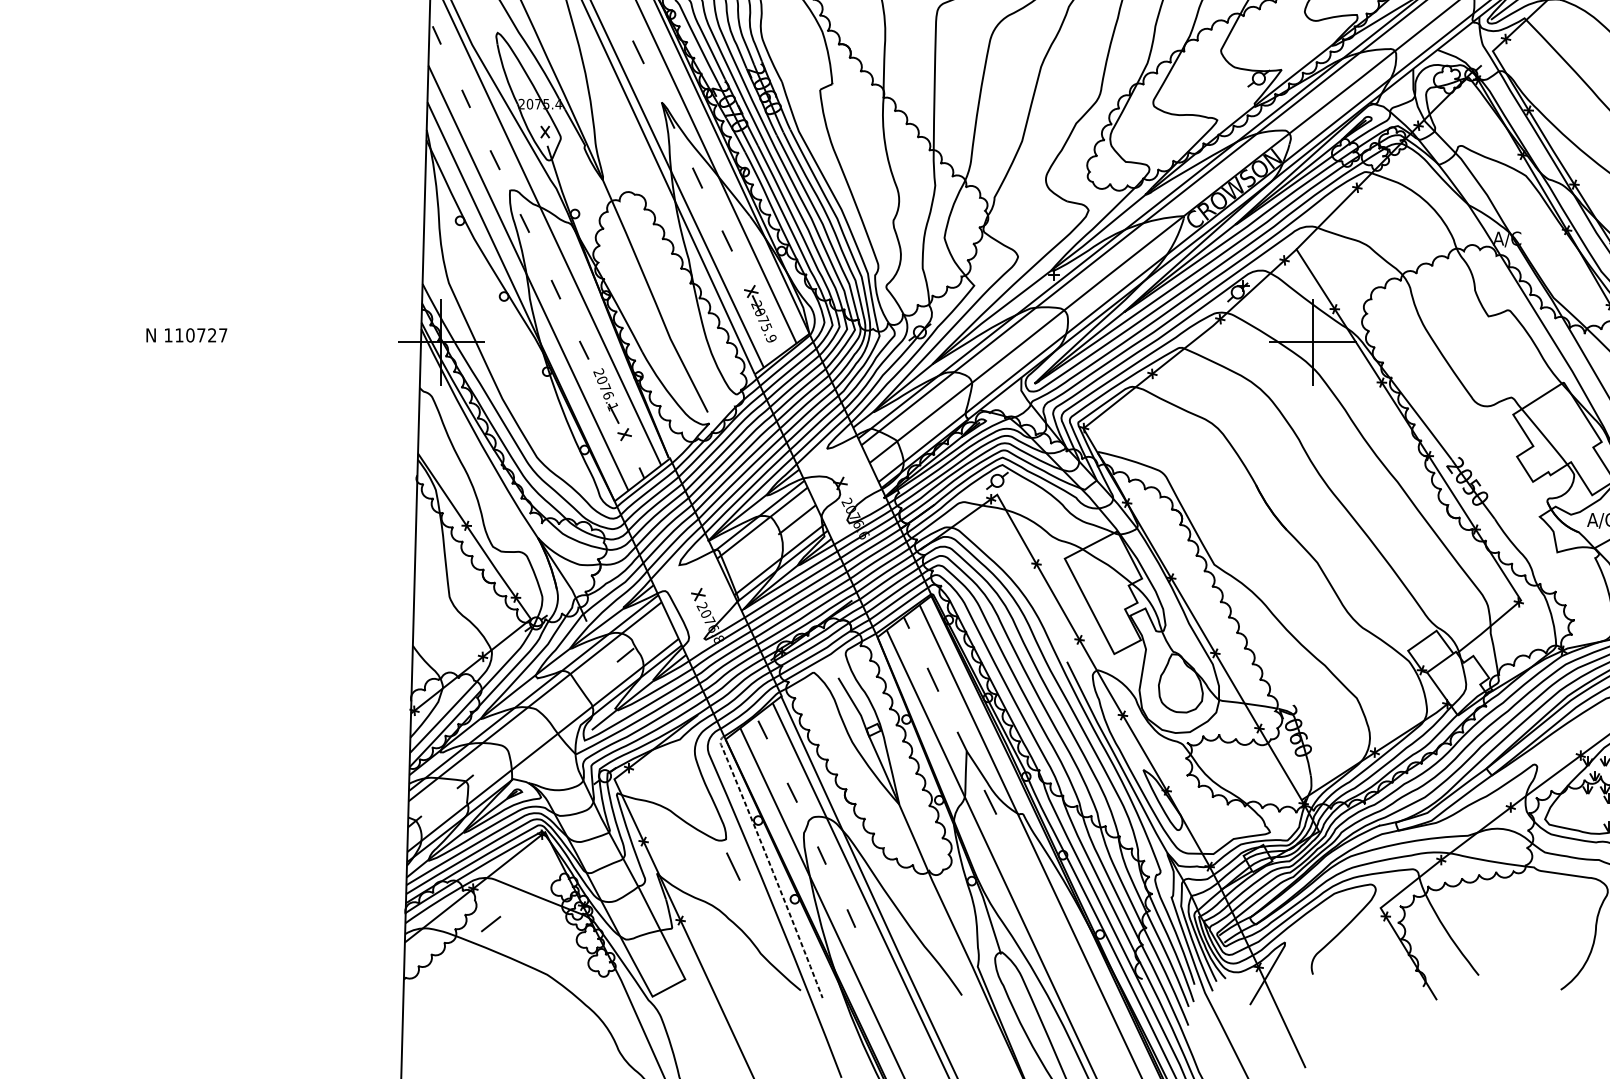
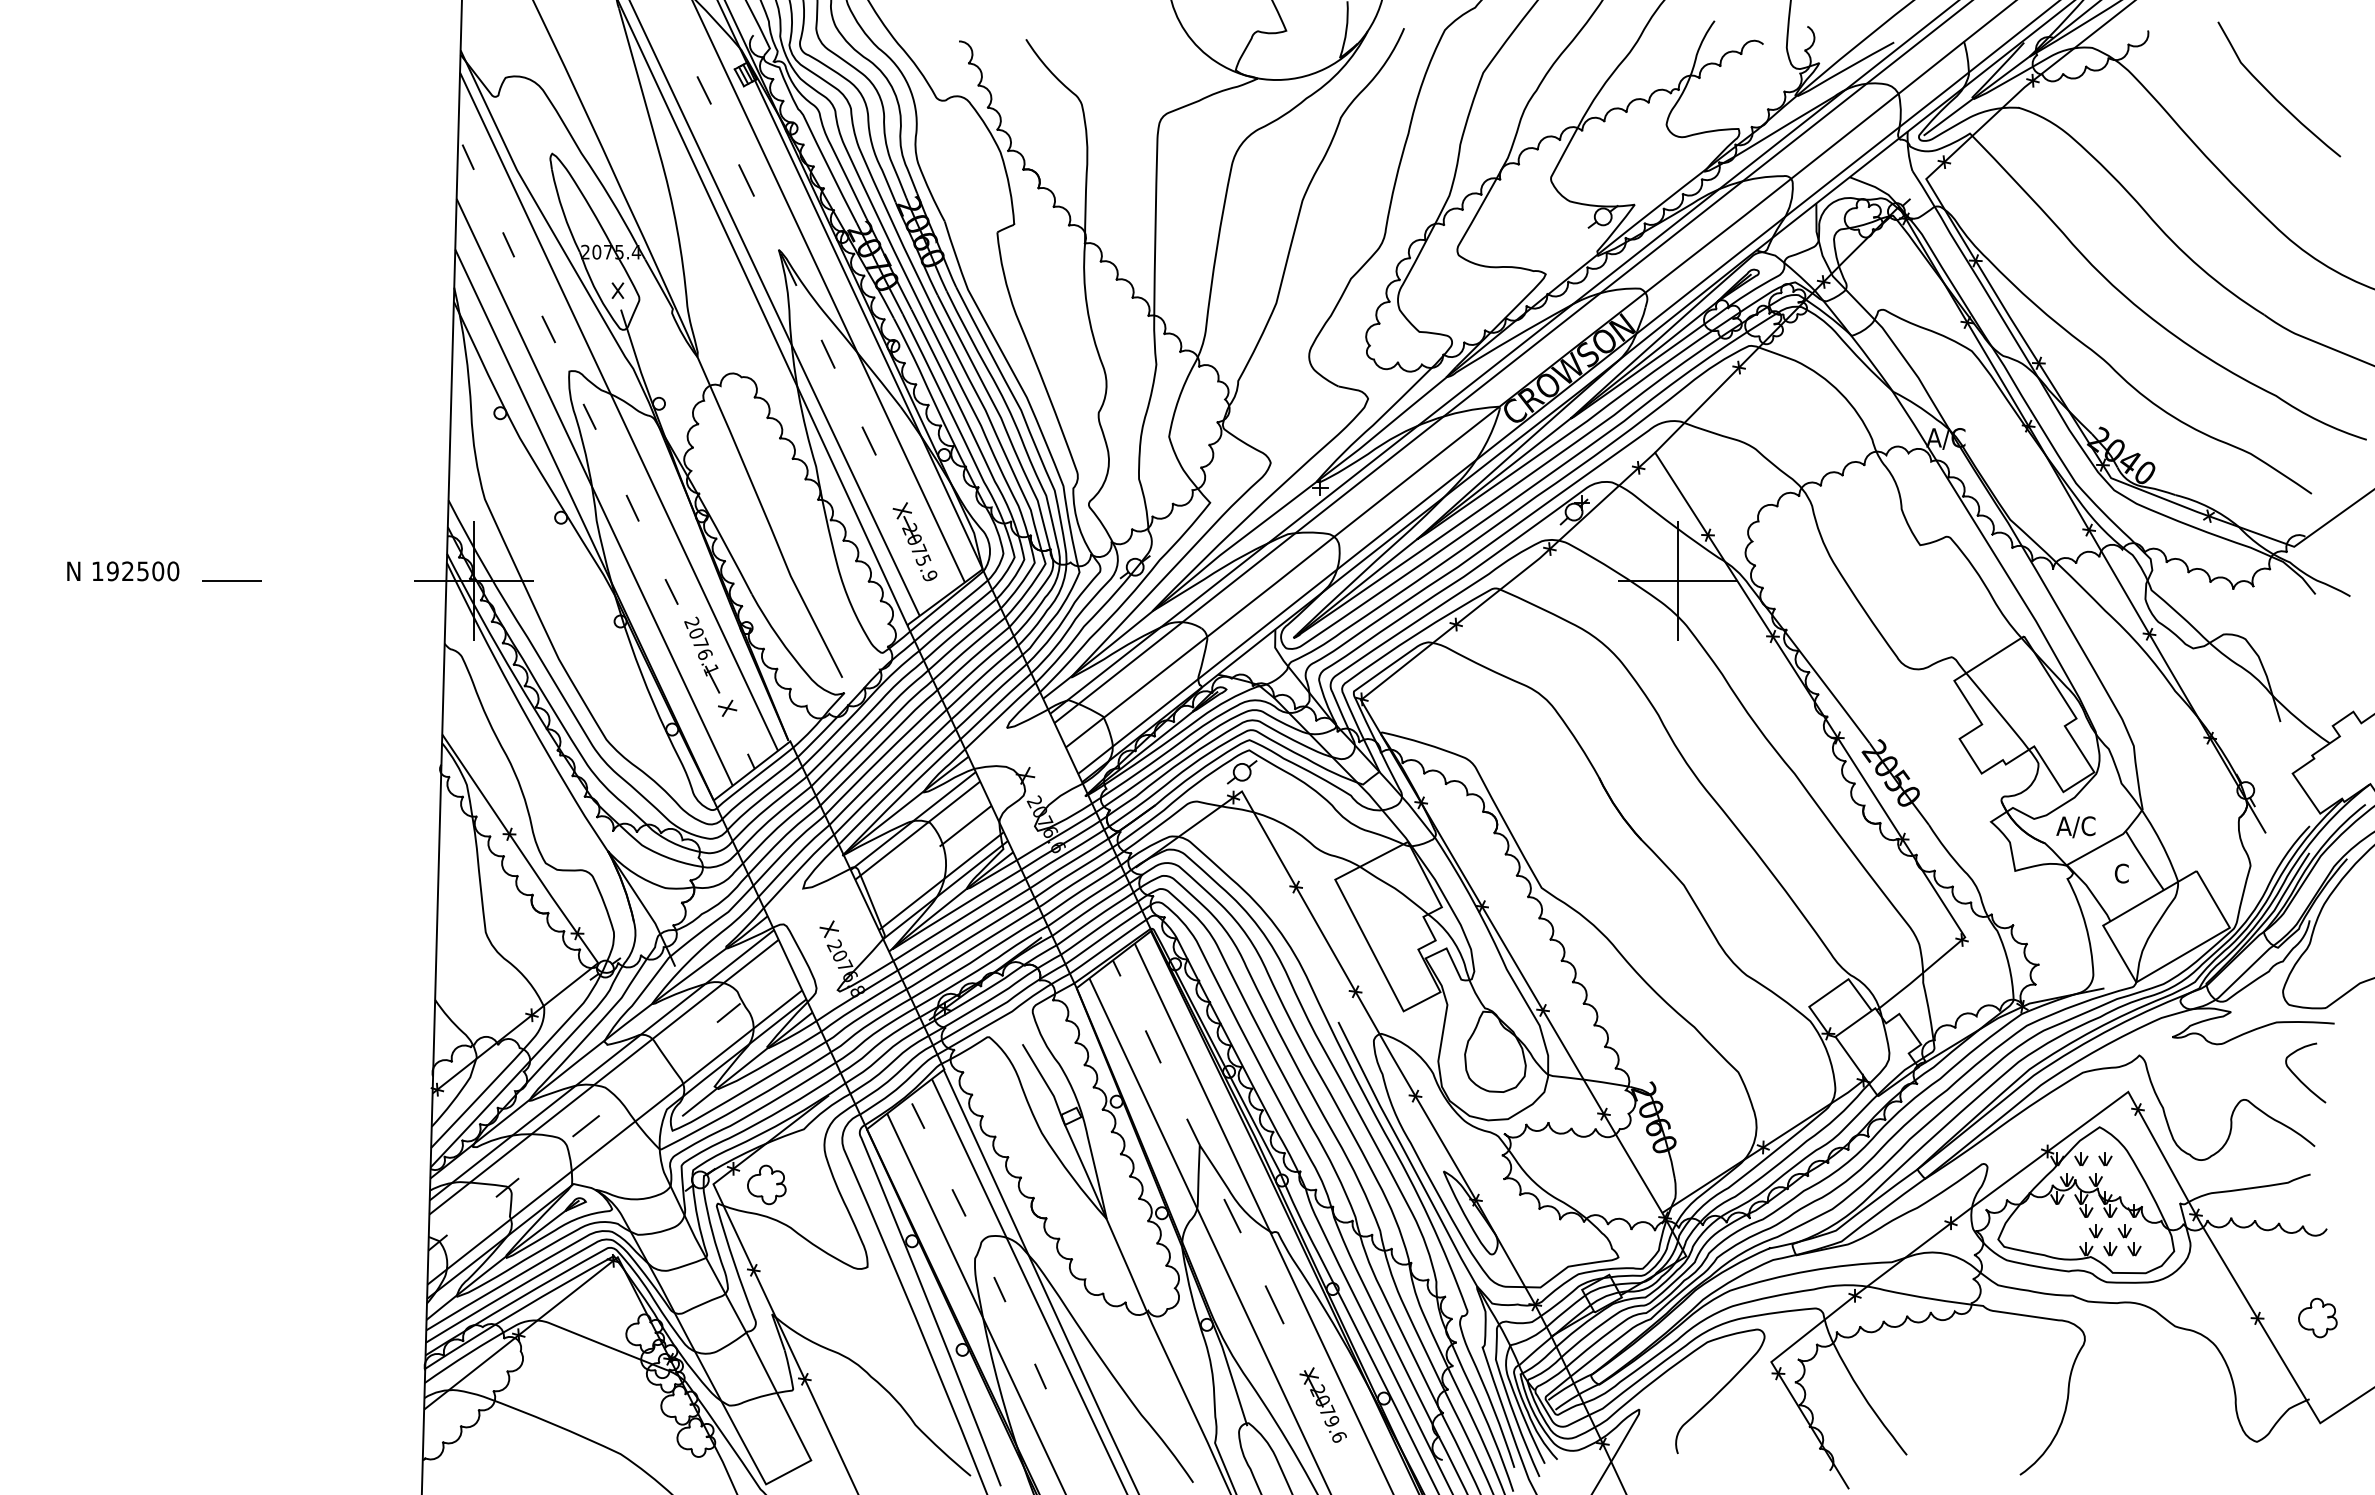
text: (201, 335) -> (143, 571), 110727 -> 192500
line: (265, 341) -> (231, 580), added
part: (652, 779) -> (766, 1184), added
line: (770, 864) -> (928, 1301), dashed -> solid
line: (733, 866) -> (1274, 1304), moved
line: (490, 924) -> (585, 1126), moved
part: (1055, 938) -> (1322, 1404), added

